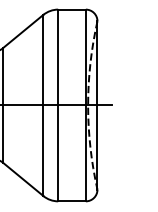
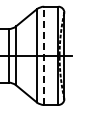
line: (58, 104) -> (44, 55), solid -> dashed

